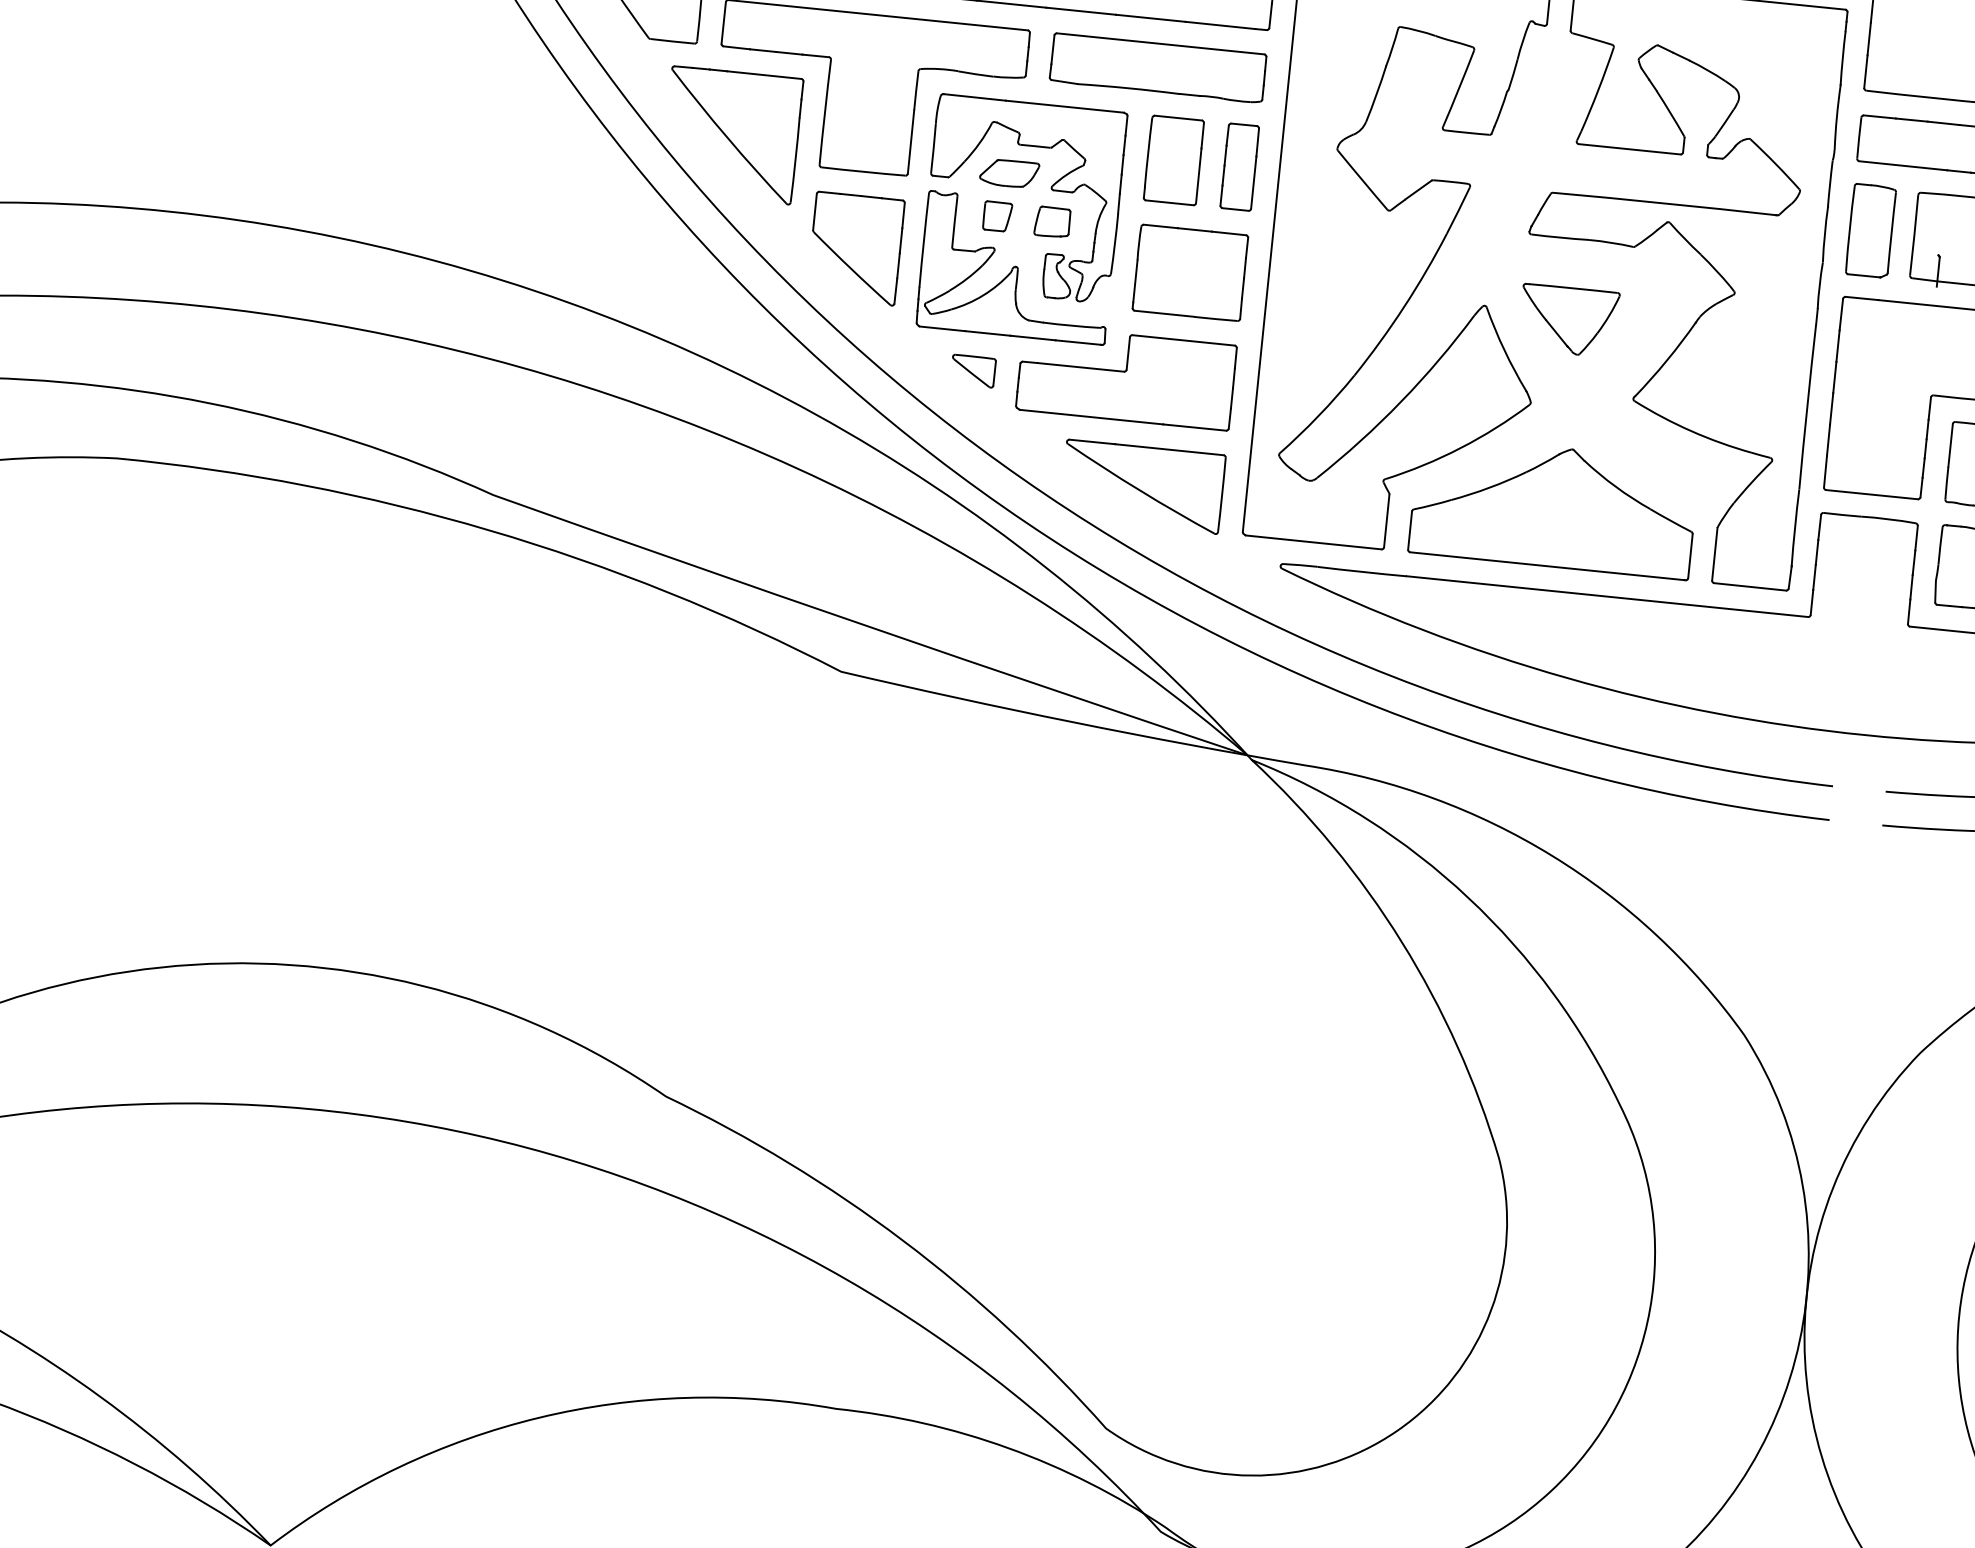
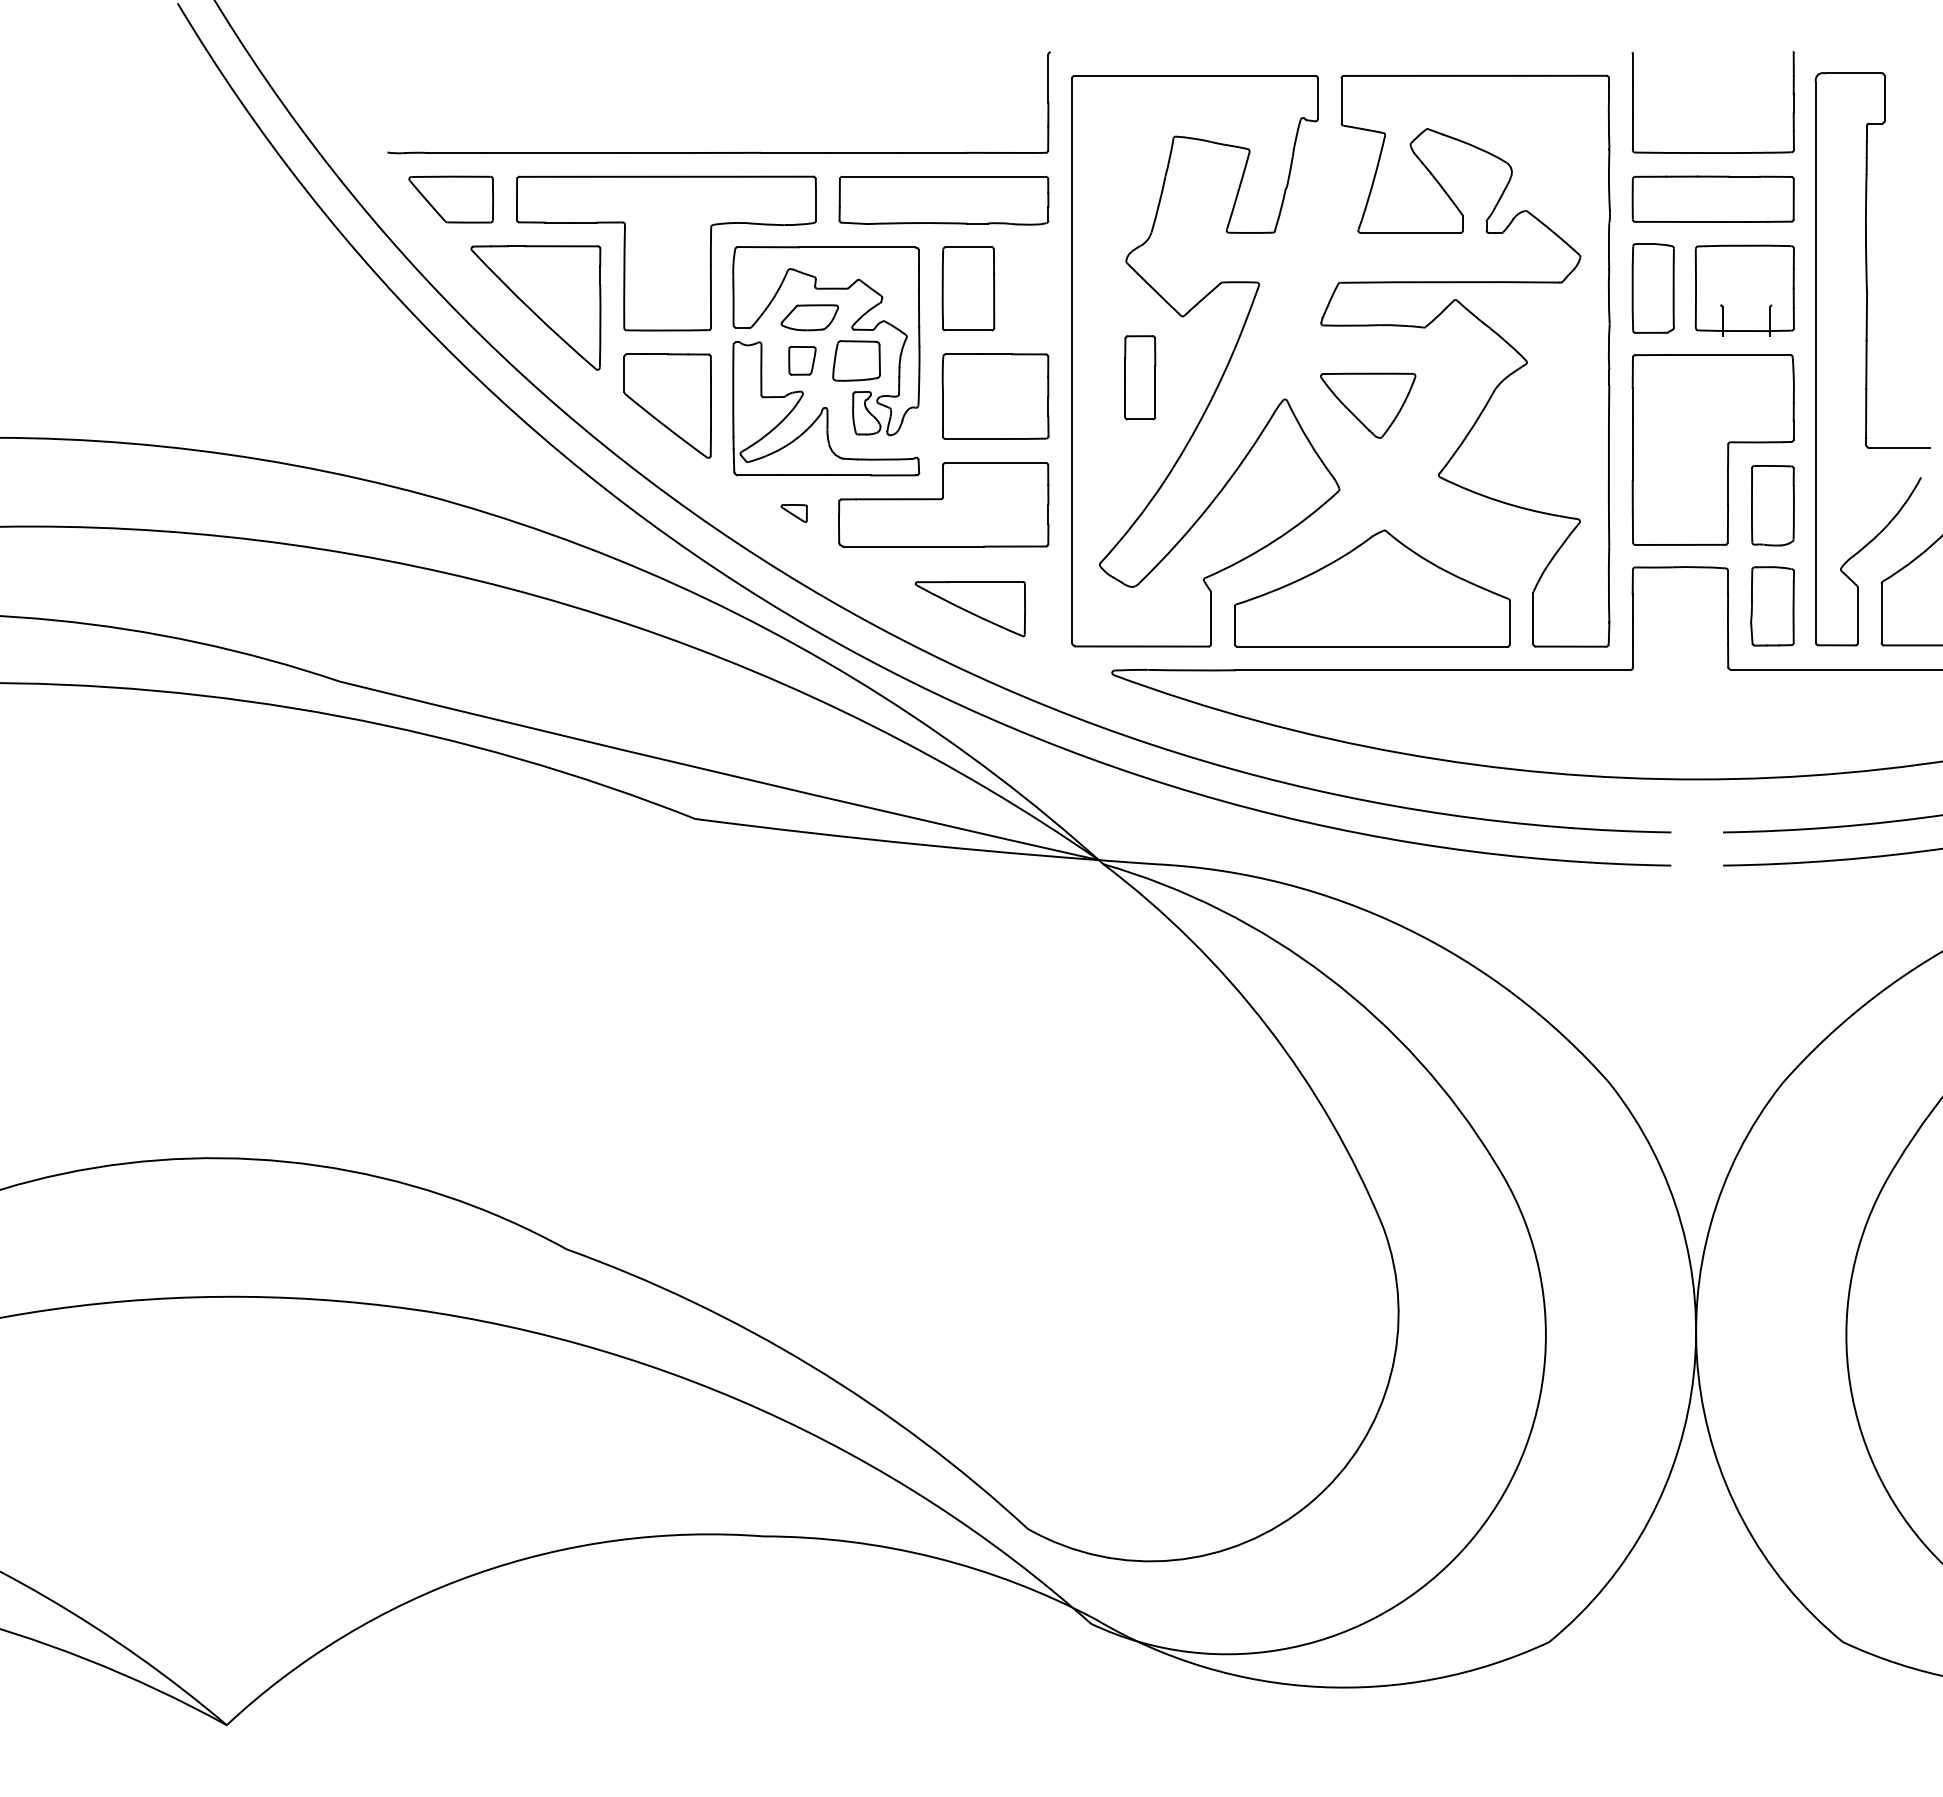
part: (1240, 166) -> (1140, 377), moved
part: (1052, 221) -> (856, 360), size x1.4
part: (973, 371) -> (794, 513), size x0.6
part: (1142, 485) -> (970, 608), size x0.7

